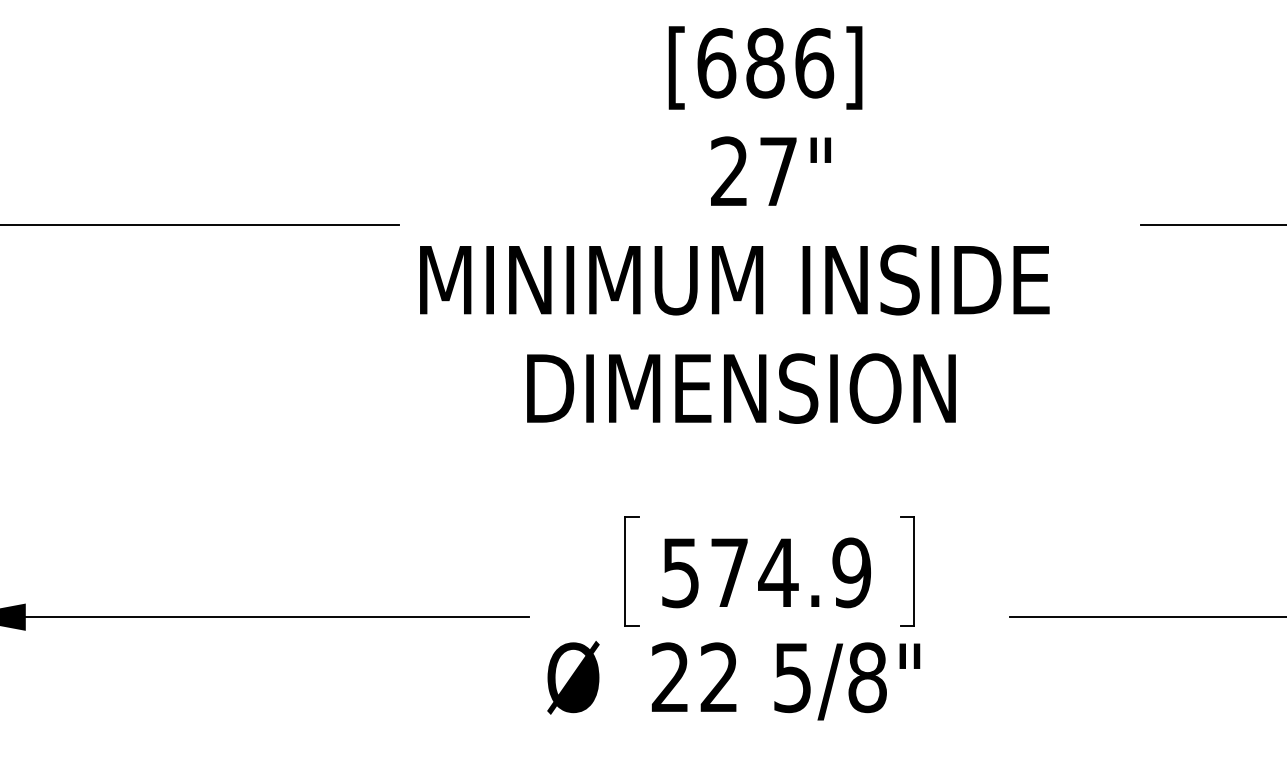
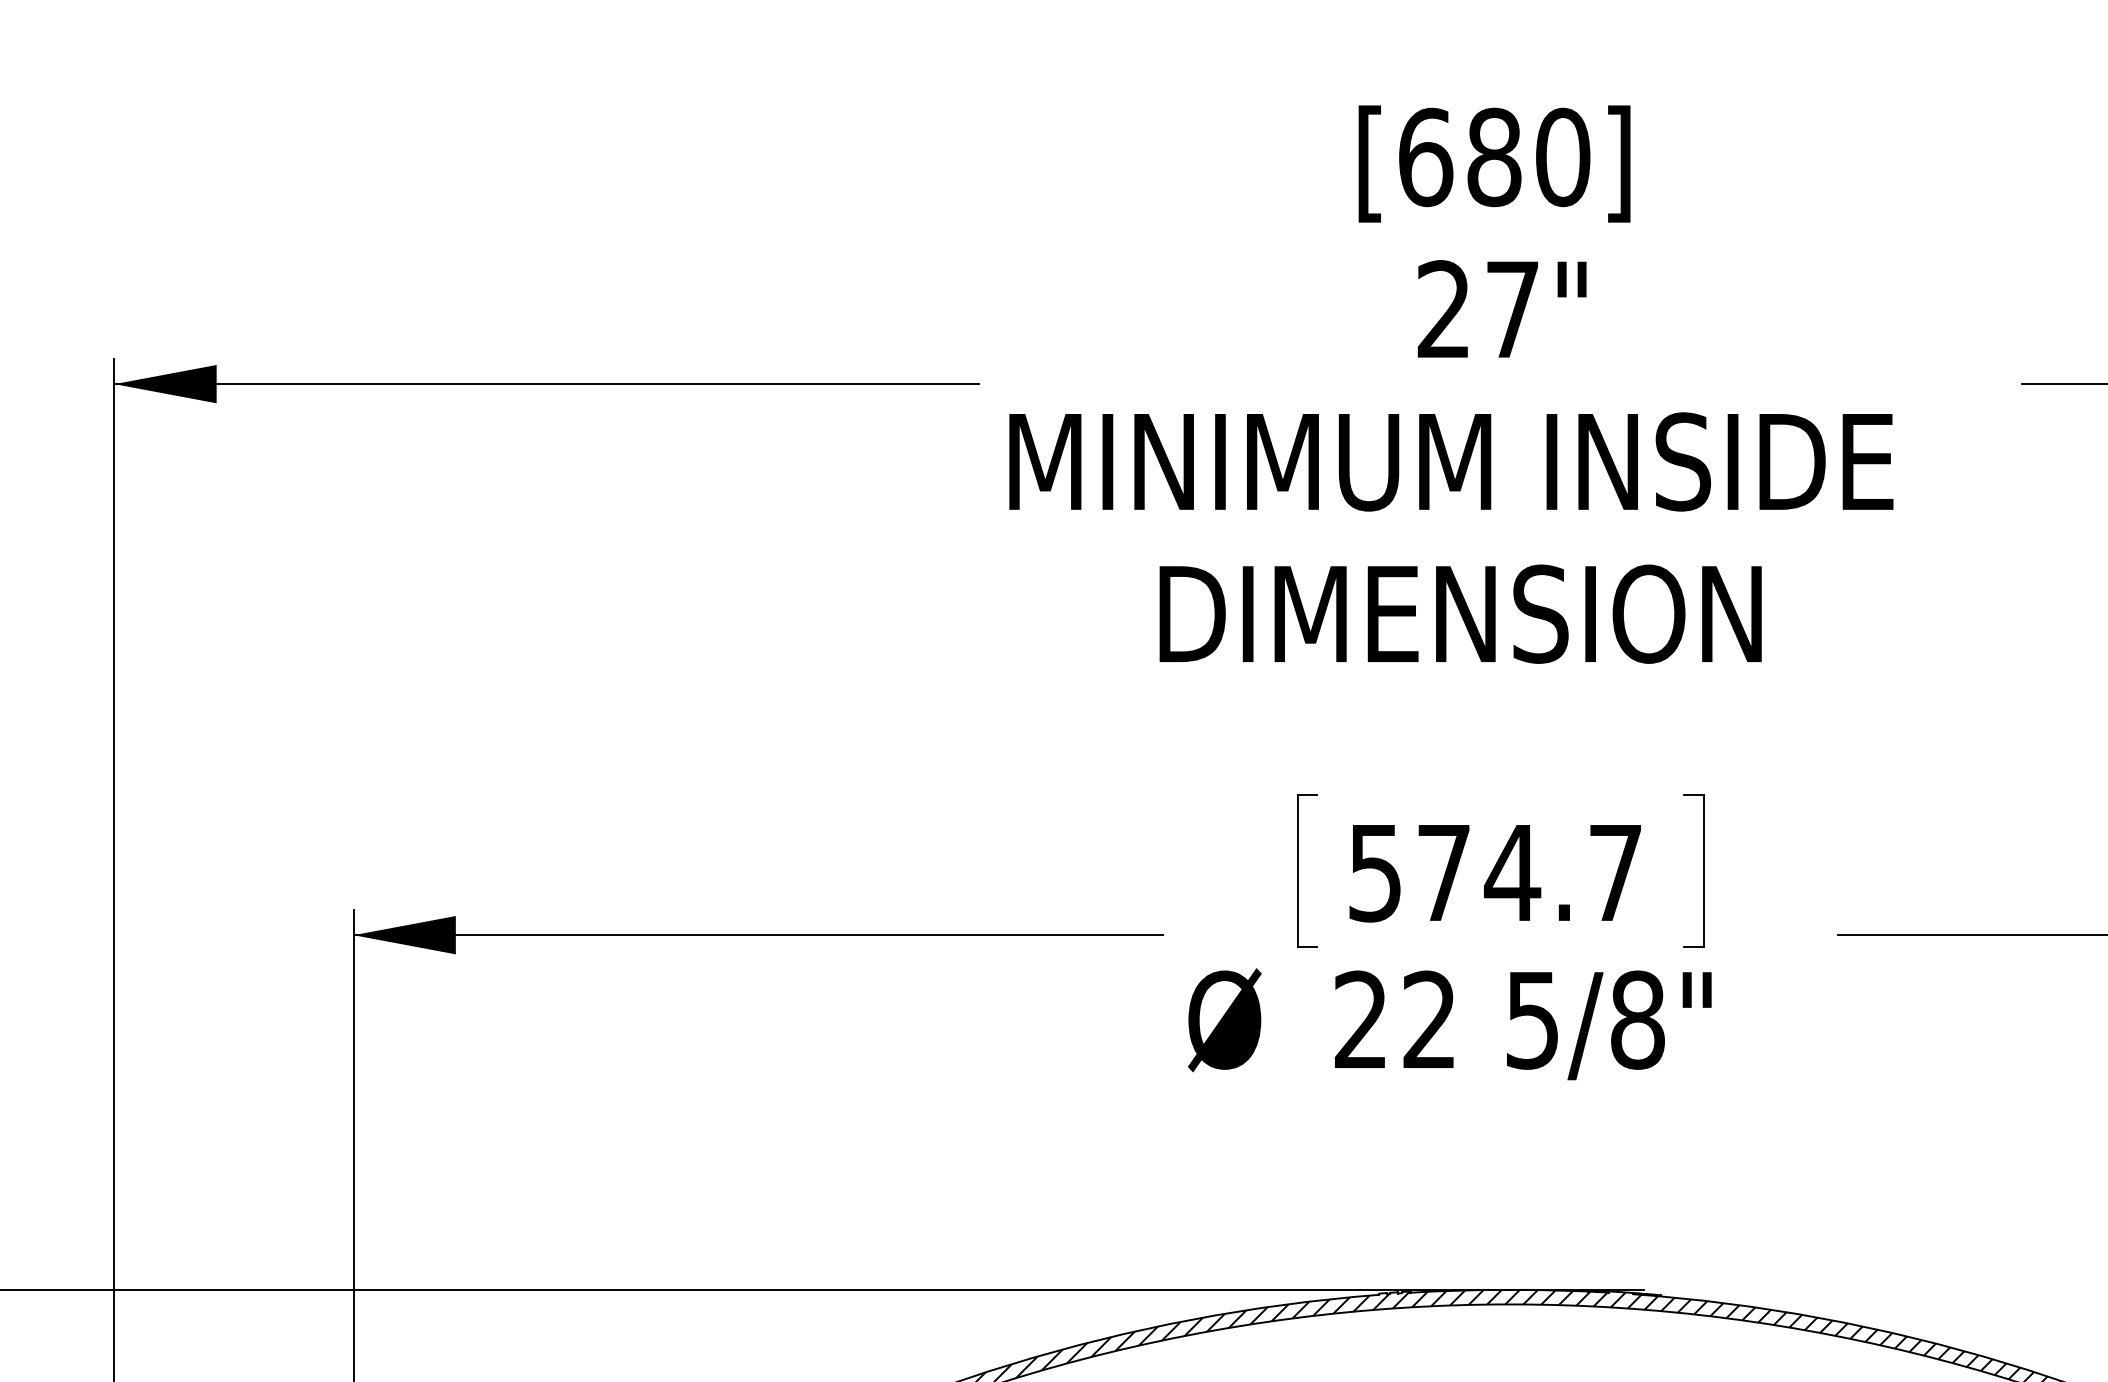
text: (814, 62) -> (1563, 156), [686] -> [680]
text: (851, 572) -> (1615, 872), 574.9 -> 574.7

